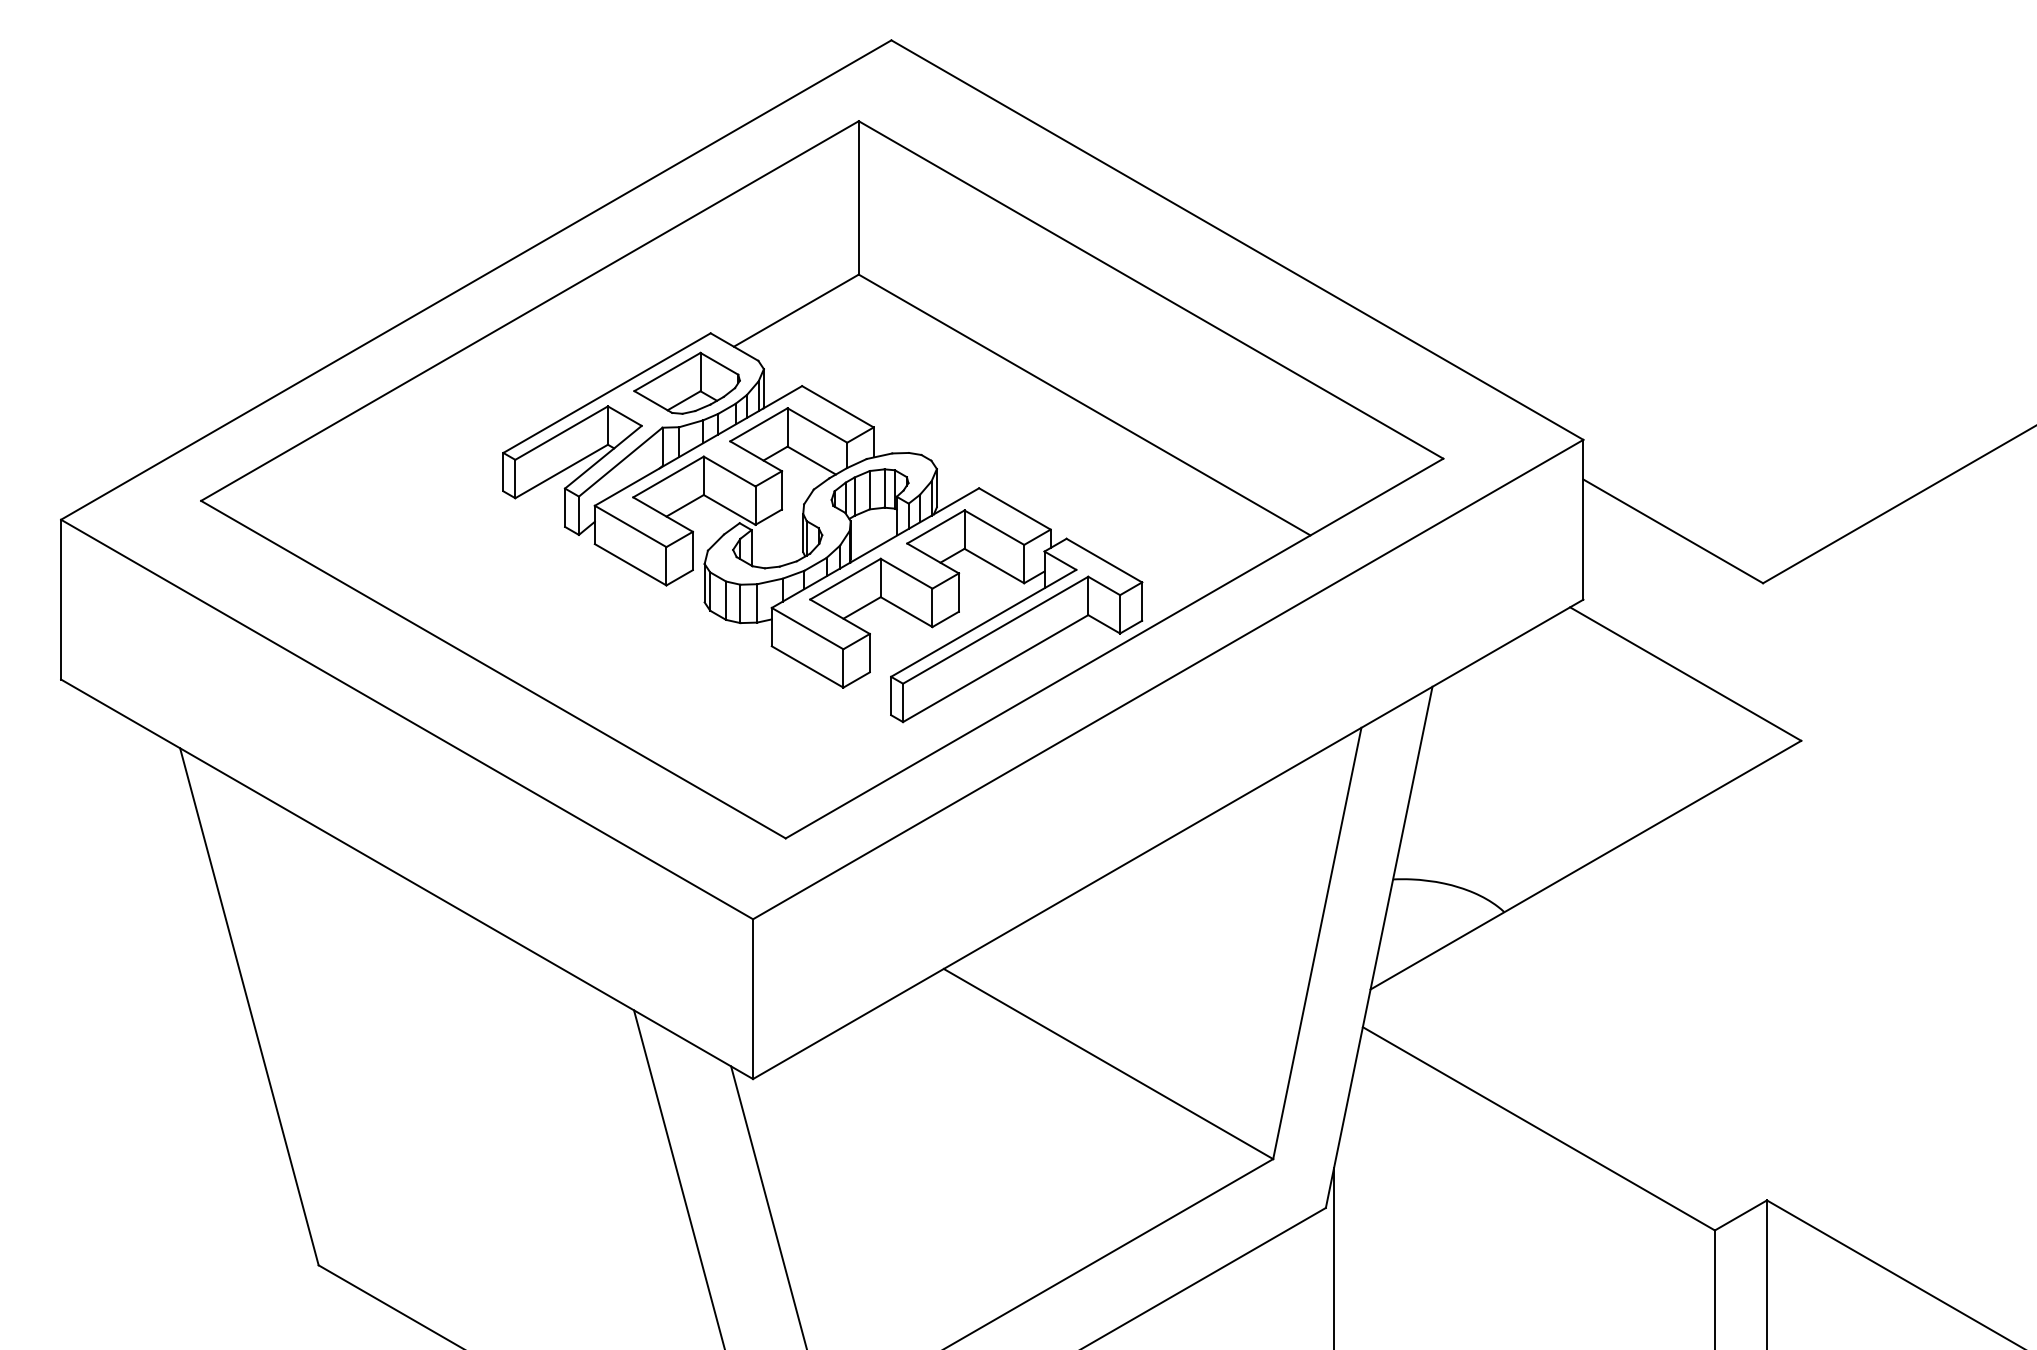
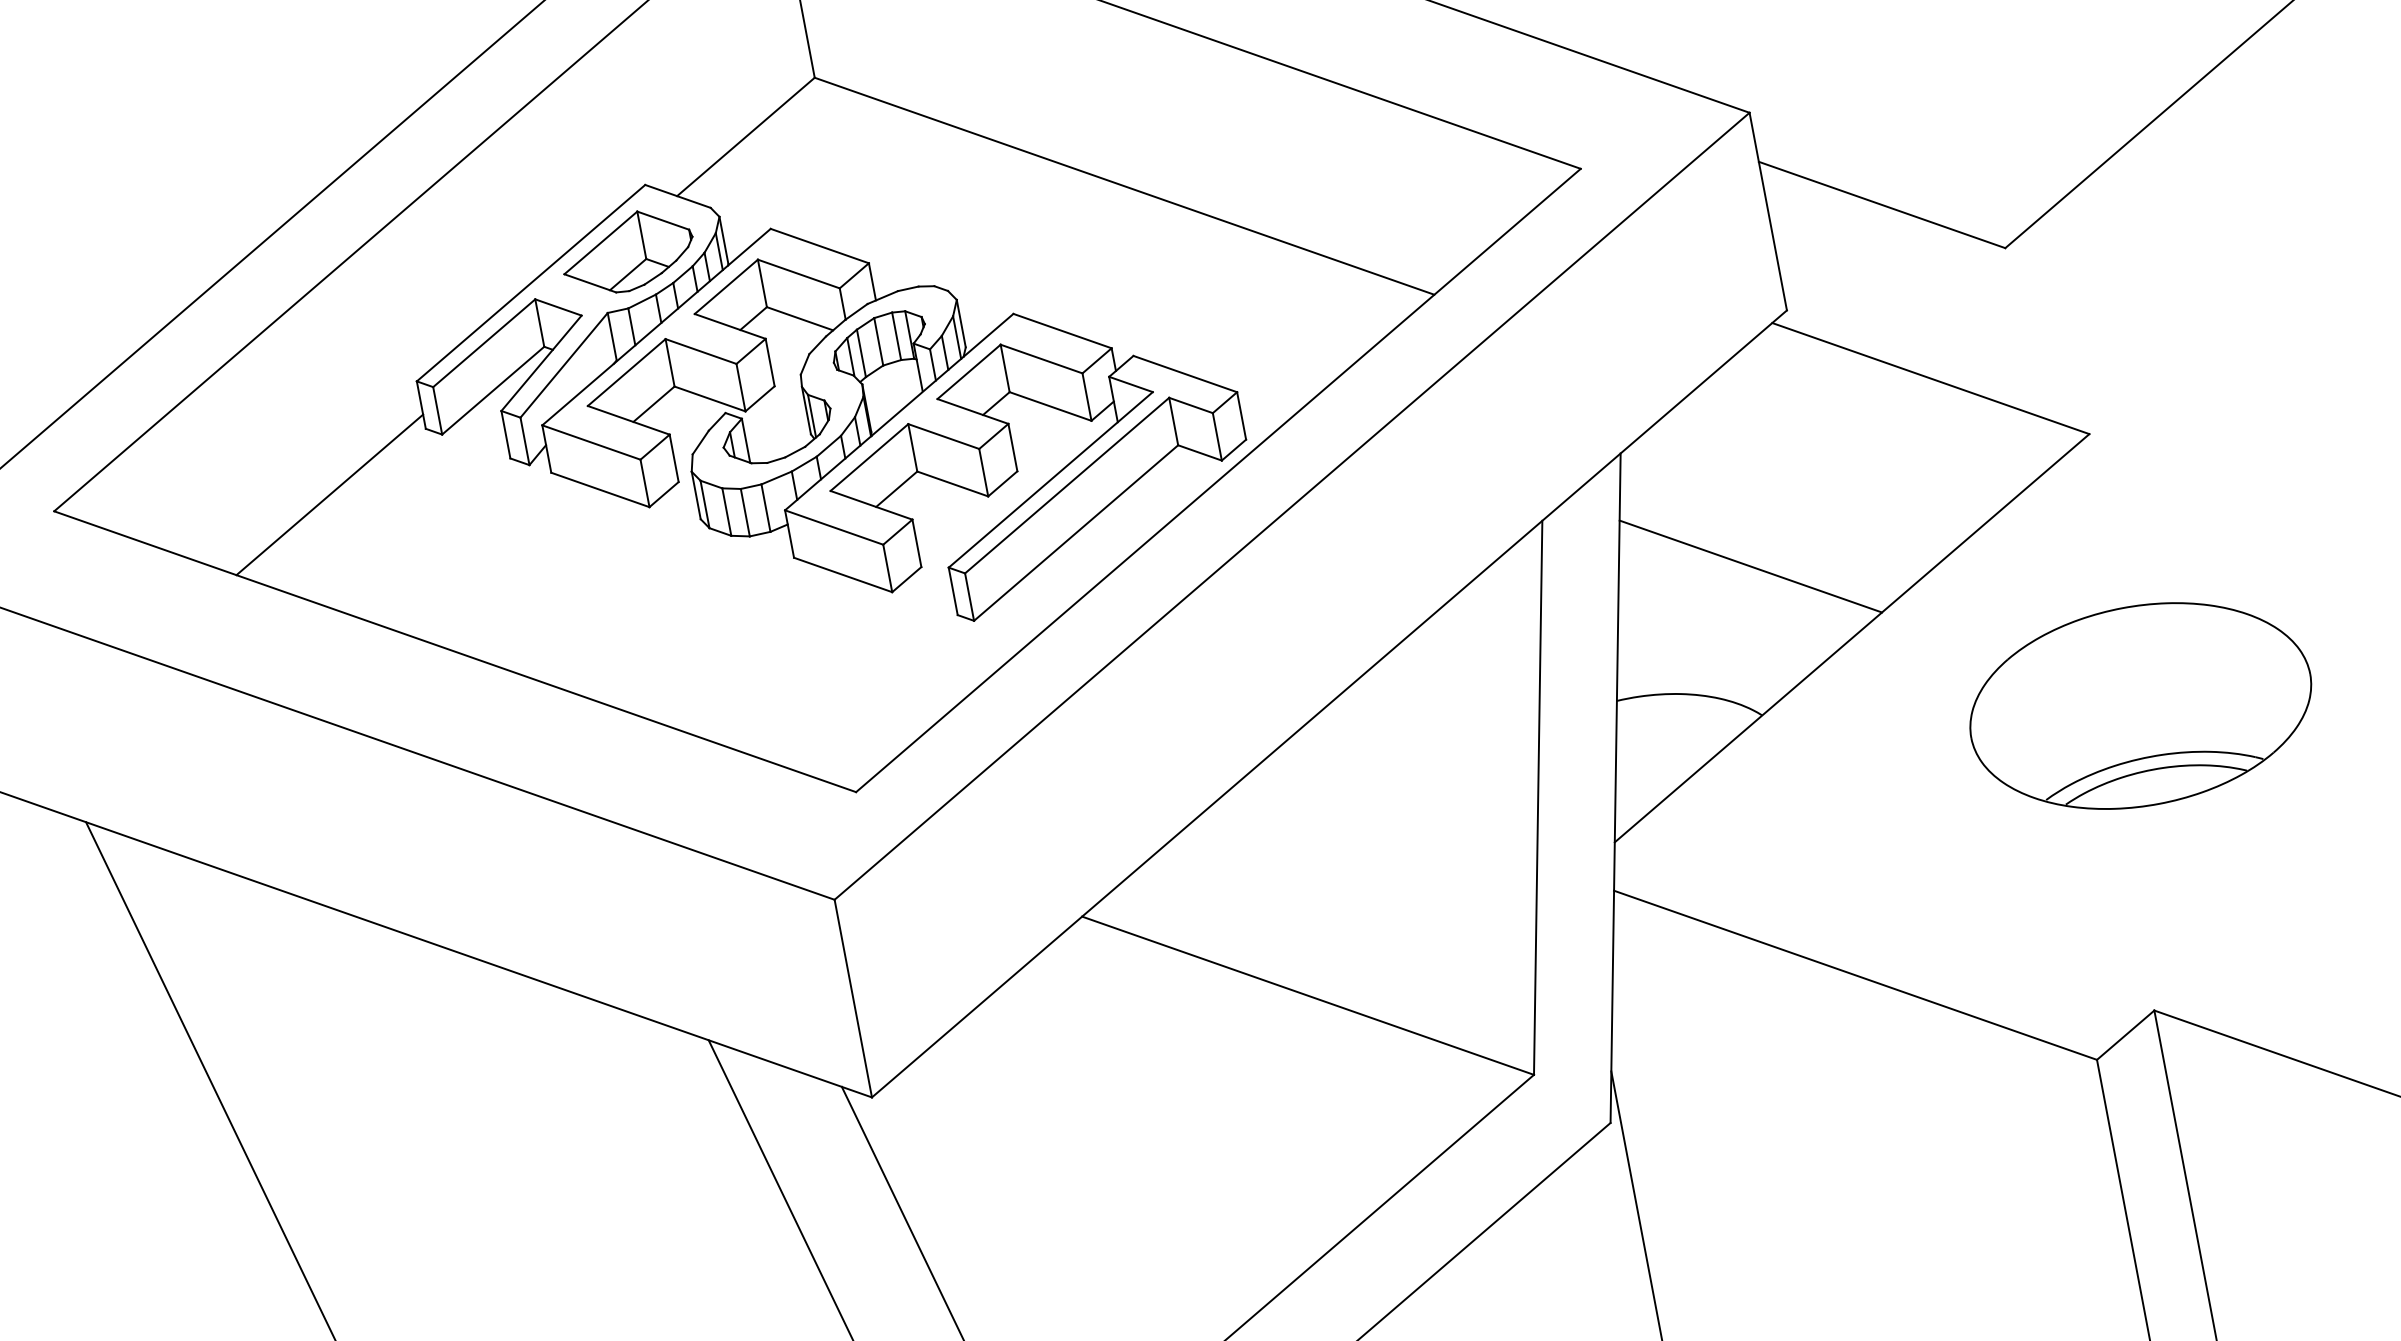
line: (418, 528) -> (329, 494), added
line: (1517, 794) -> (1750, 566), added
part: (1801, 960) -> (2140, 705), added

